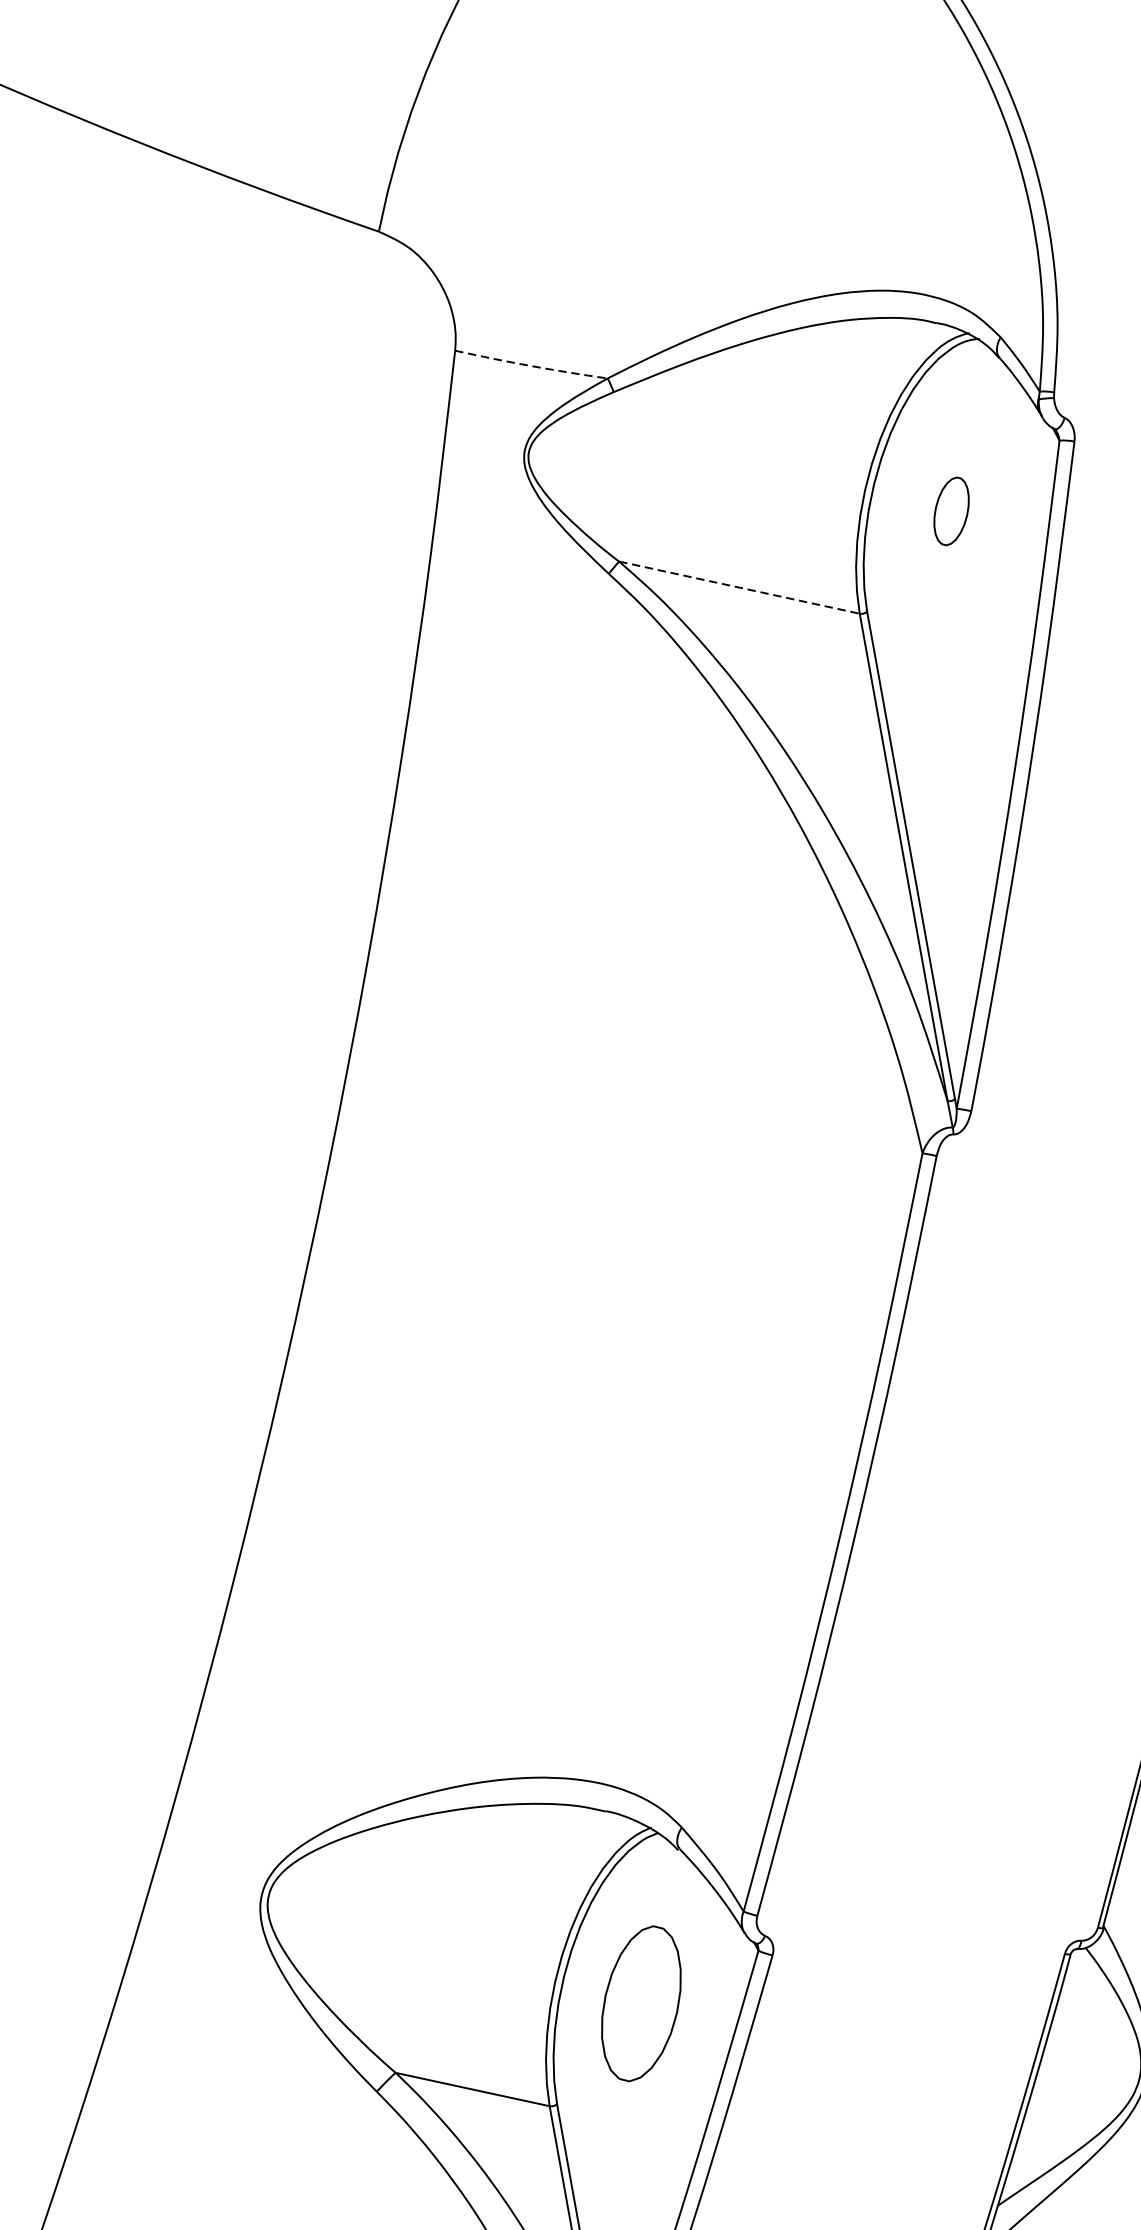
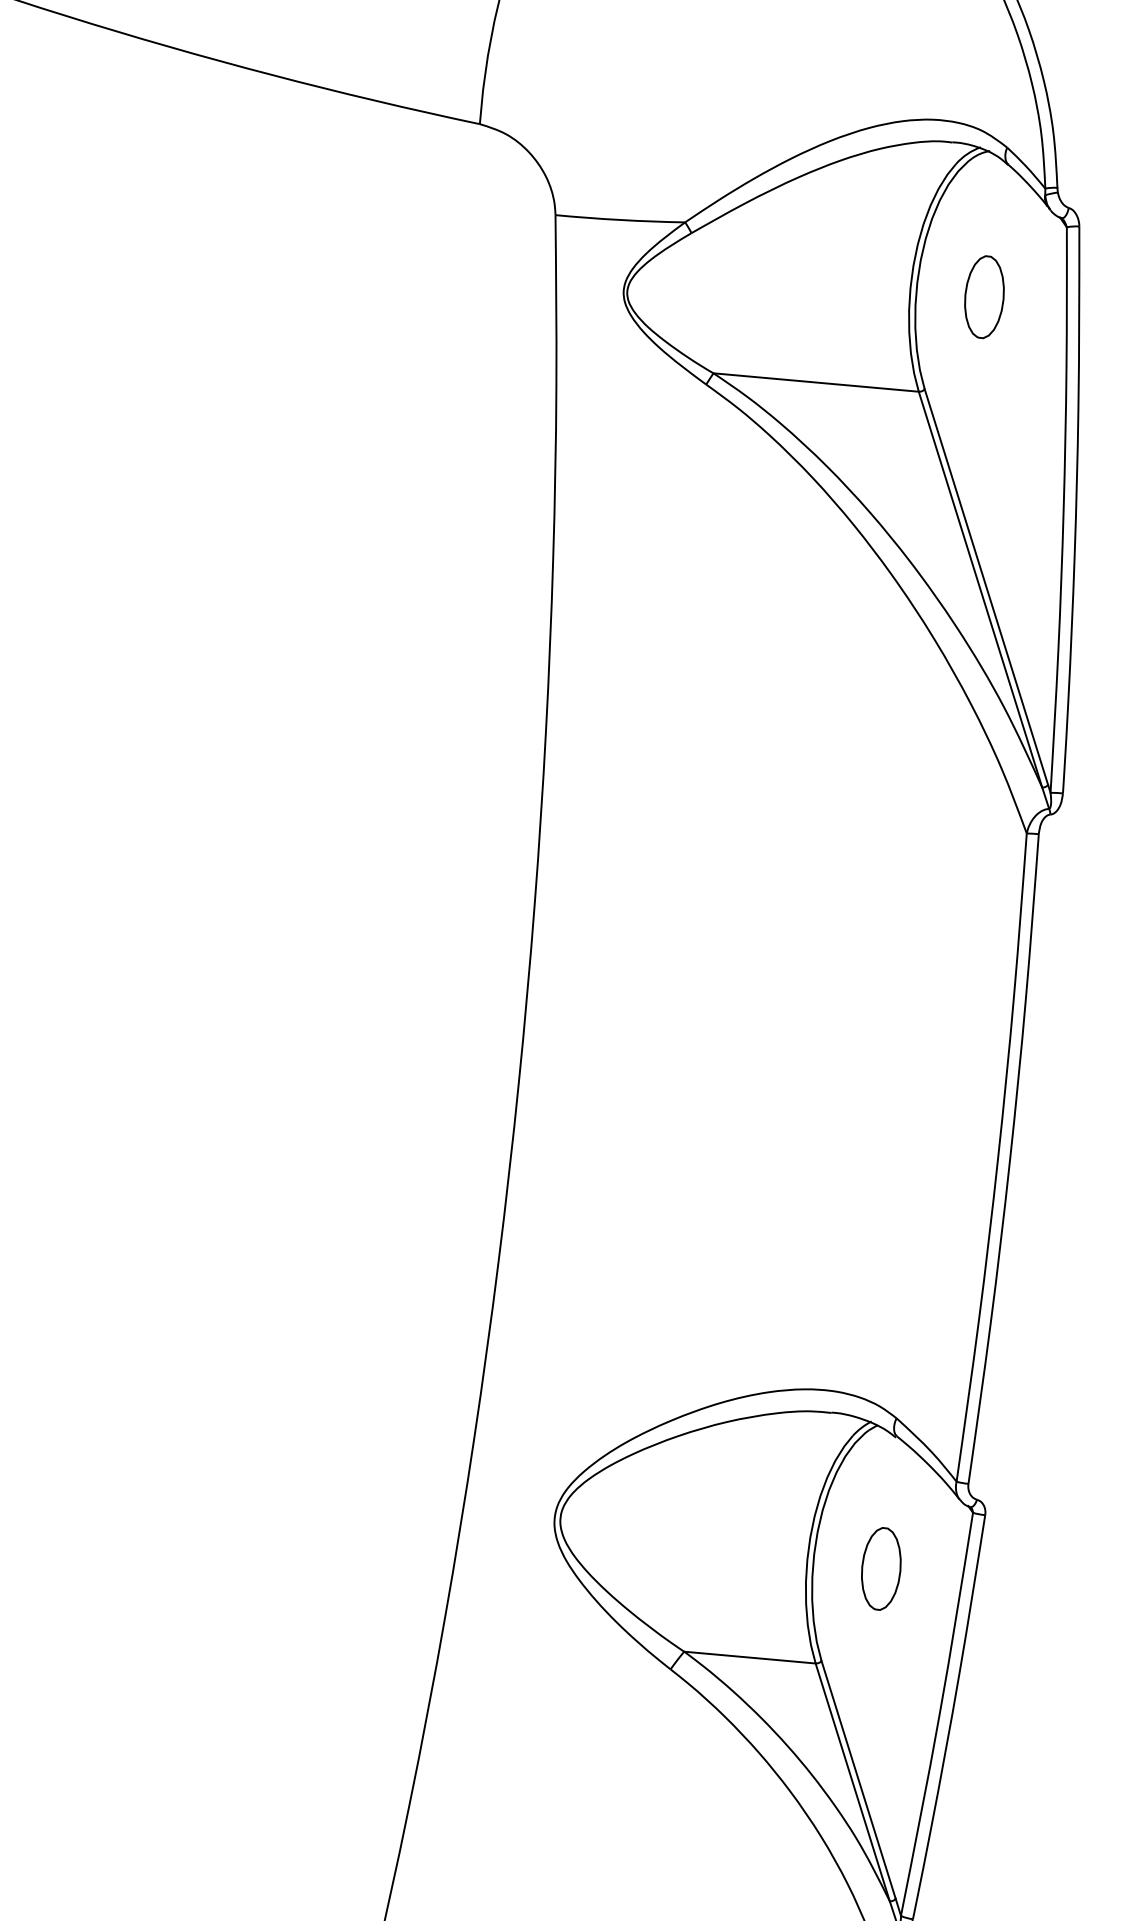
arc: (531, 366) -> (620, 220), dashed -> solid
part: (951, 511) -> (984, 297), size x1.43
line: (739, 587) -> (816, 382), dashed -> solid
part: (641, 2003) -> (881, 1568), size x0.62

